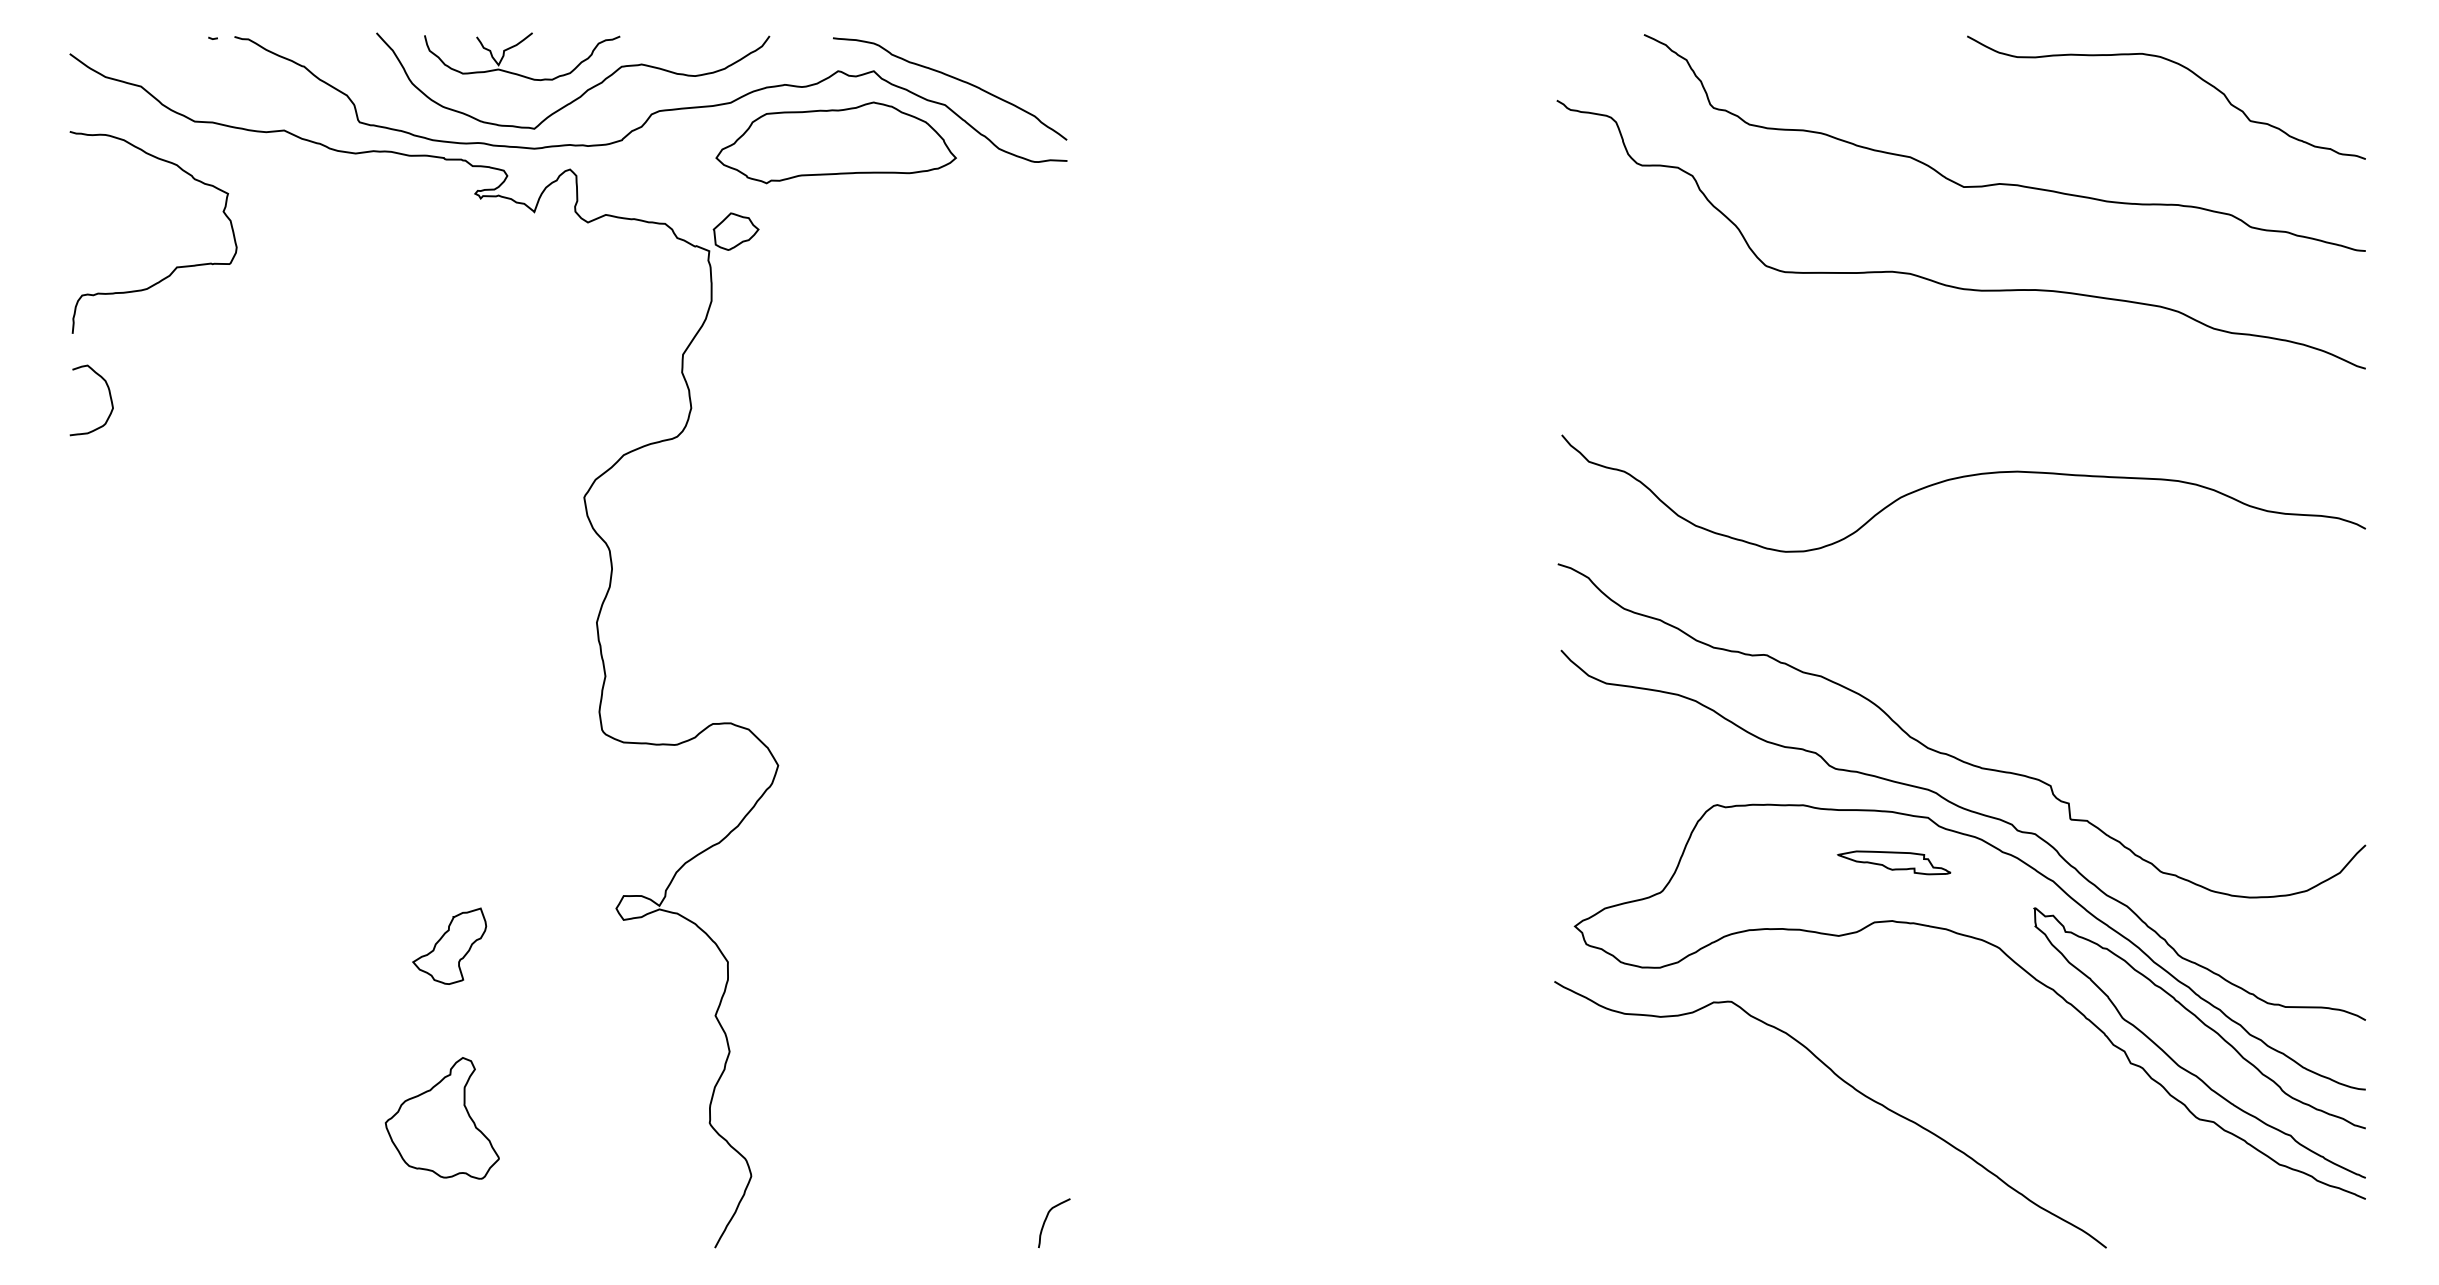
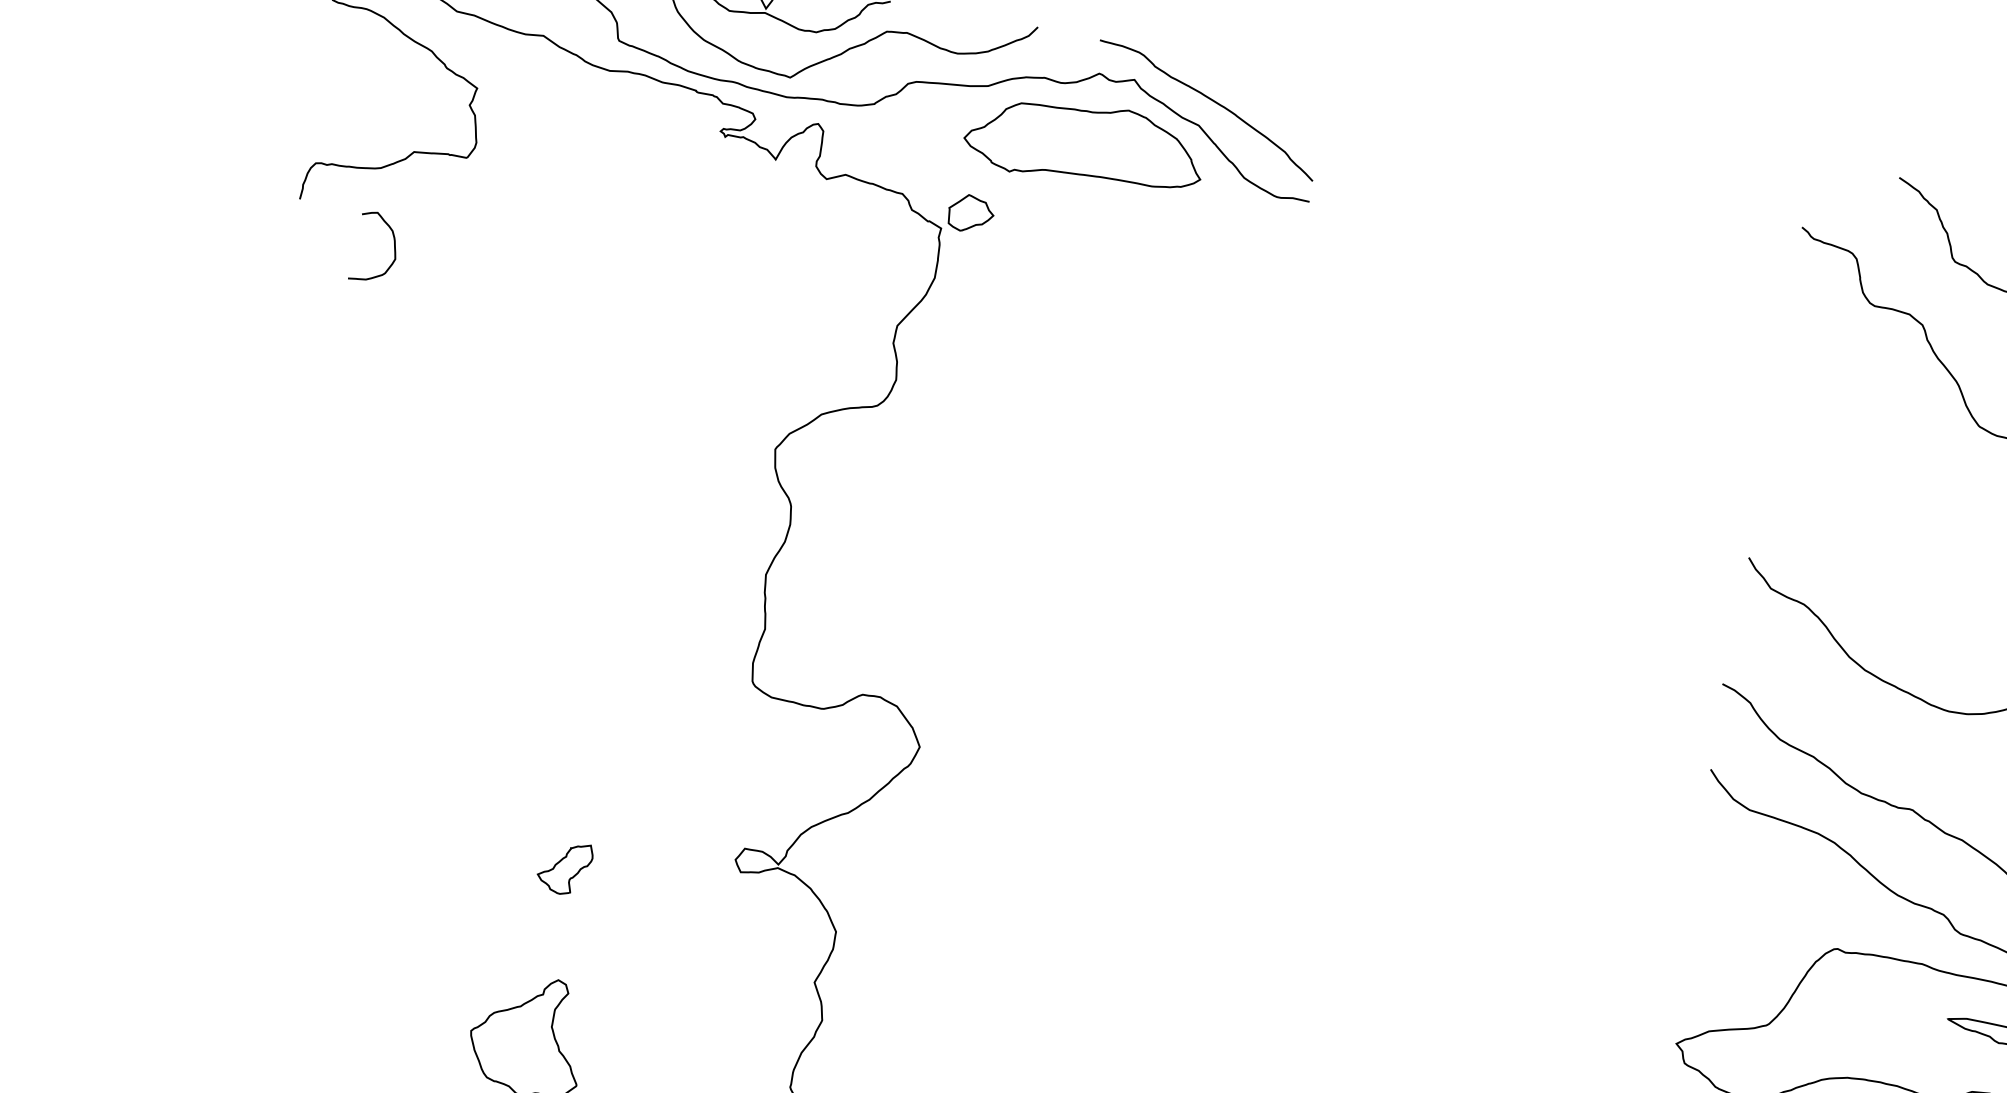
curve: (109, 396) -> (393, 247), moved
part: (449, 945) -> (564, 867), size x0.7

